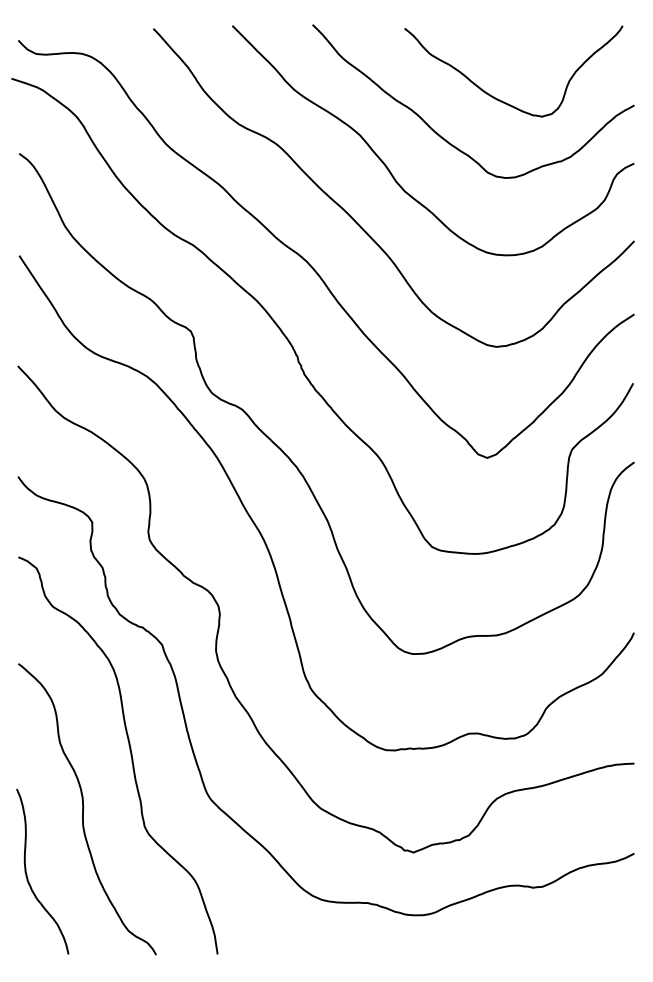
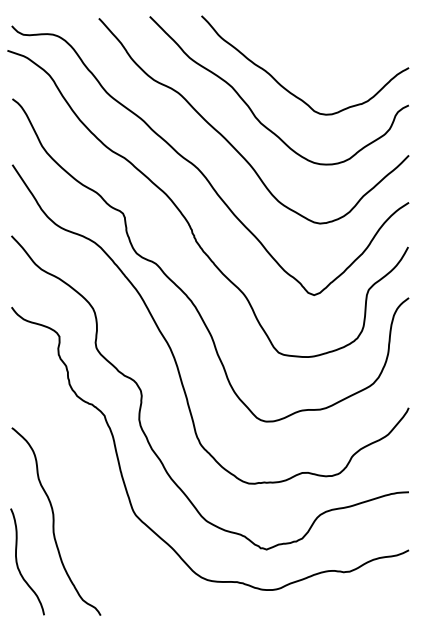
curve: (503, 100) -> (324, 64), removed
curve: (129, 754) -> (83, 486), removed

